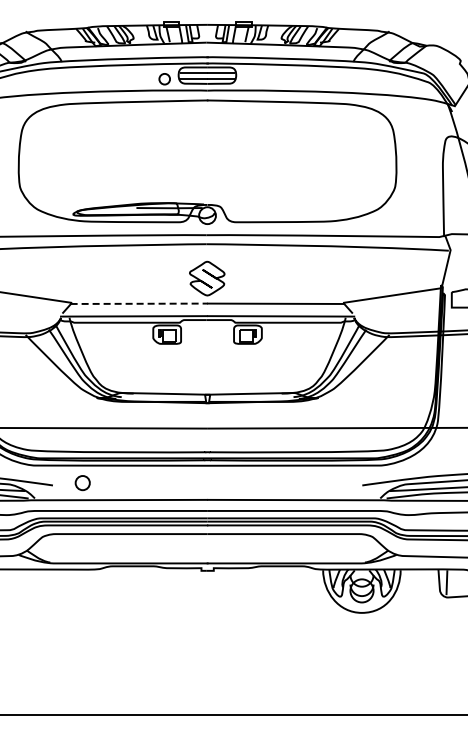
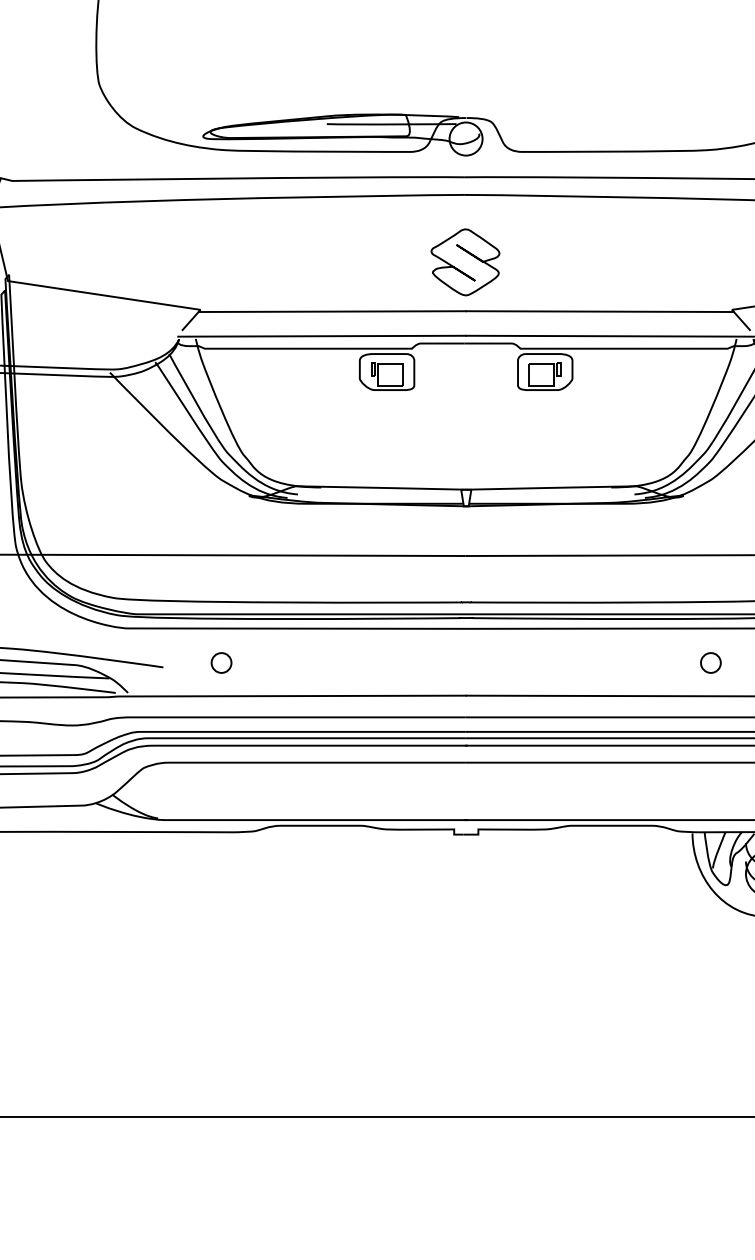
line: (139, 303) -> (332, 311), dashed -> solid
part: (82, 483) -> (221, 663), size x0.71
part: (332, 483) -> (710, 663), added

